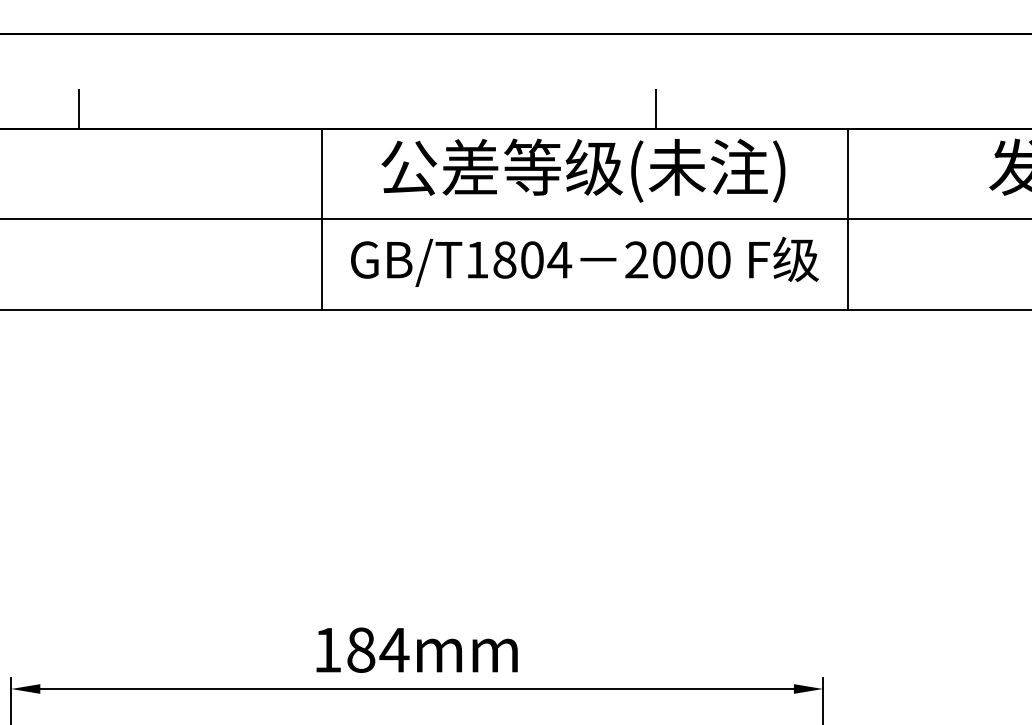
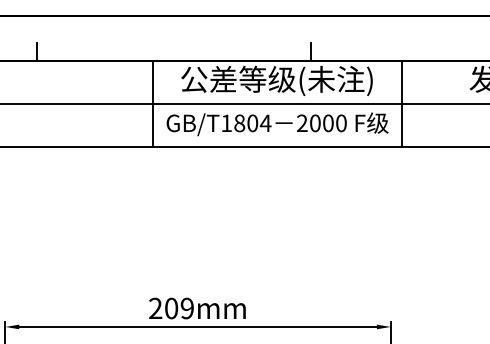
text: (361, 650) -> (171, 308), 184mm -> 209mm

